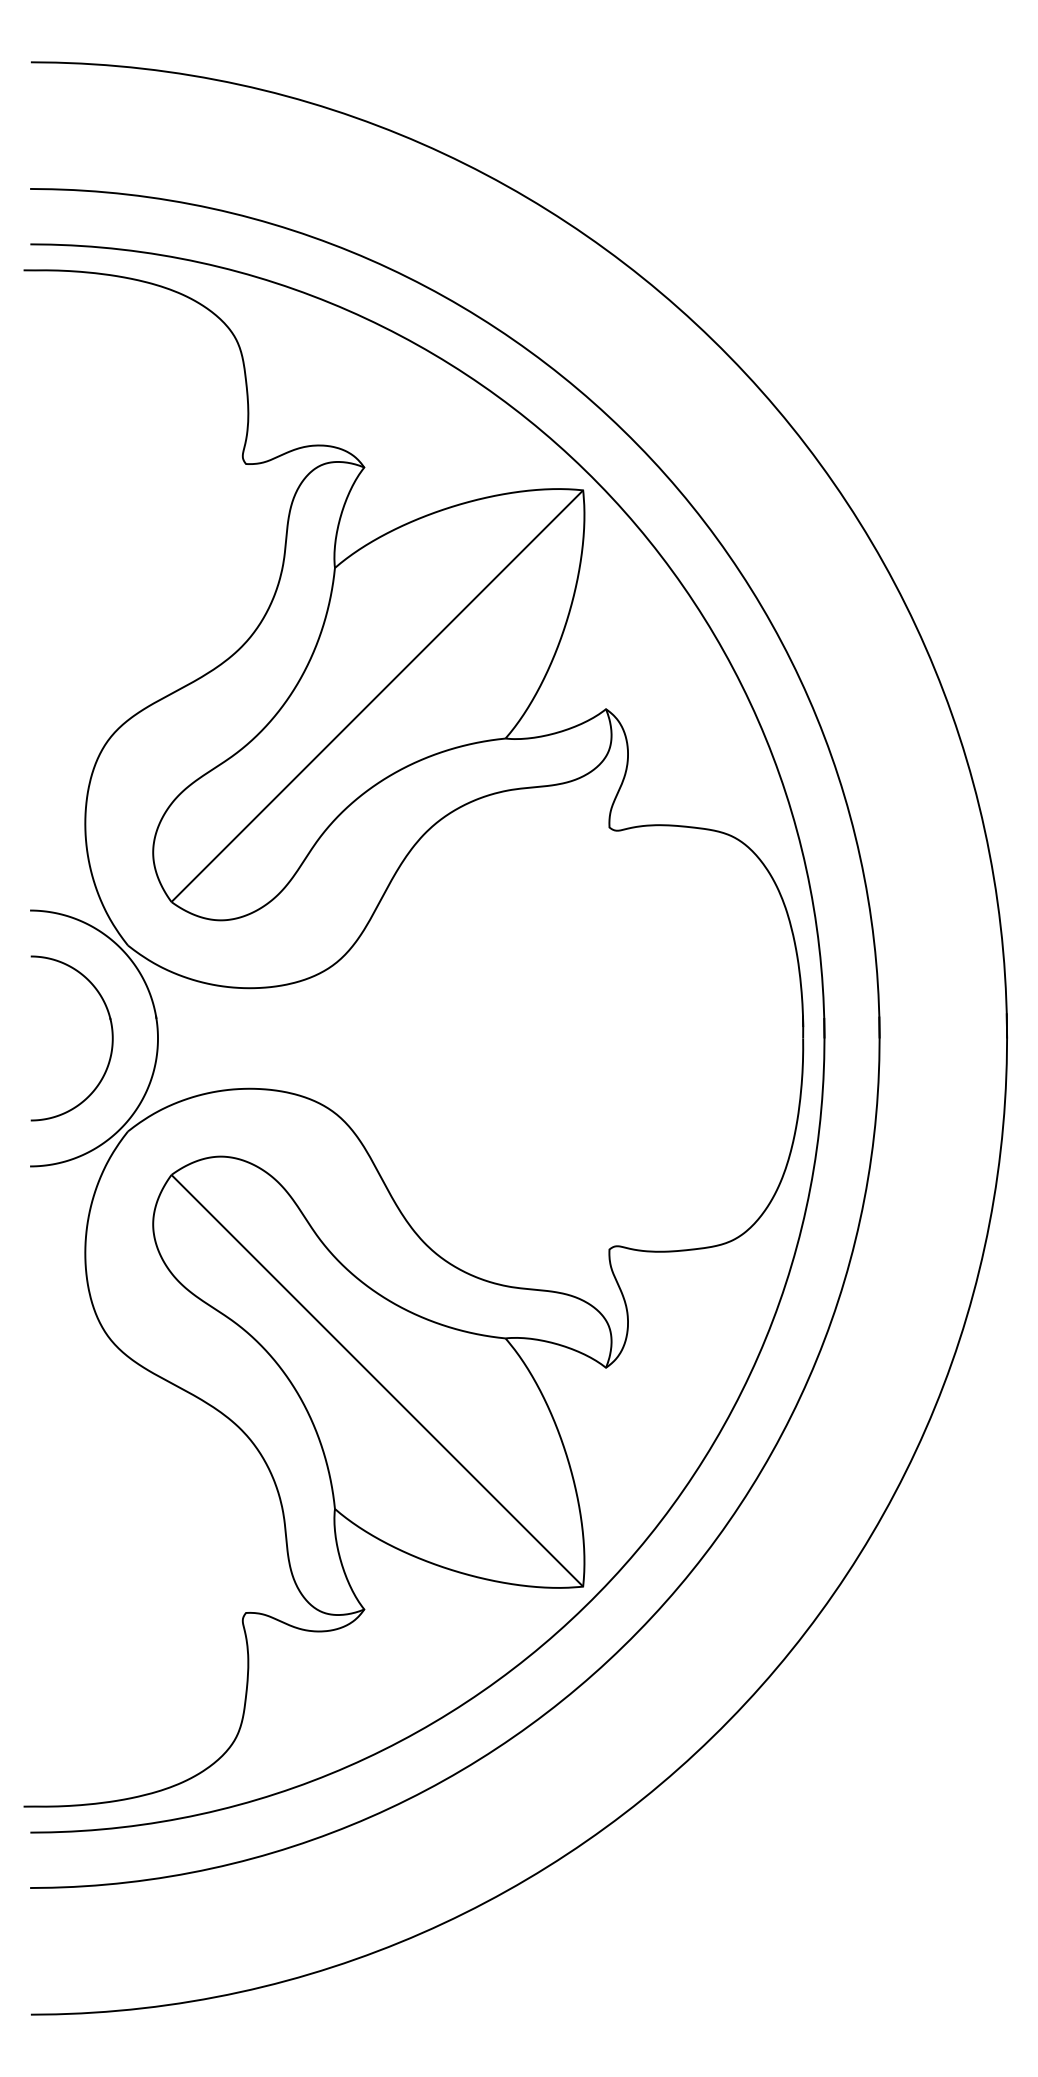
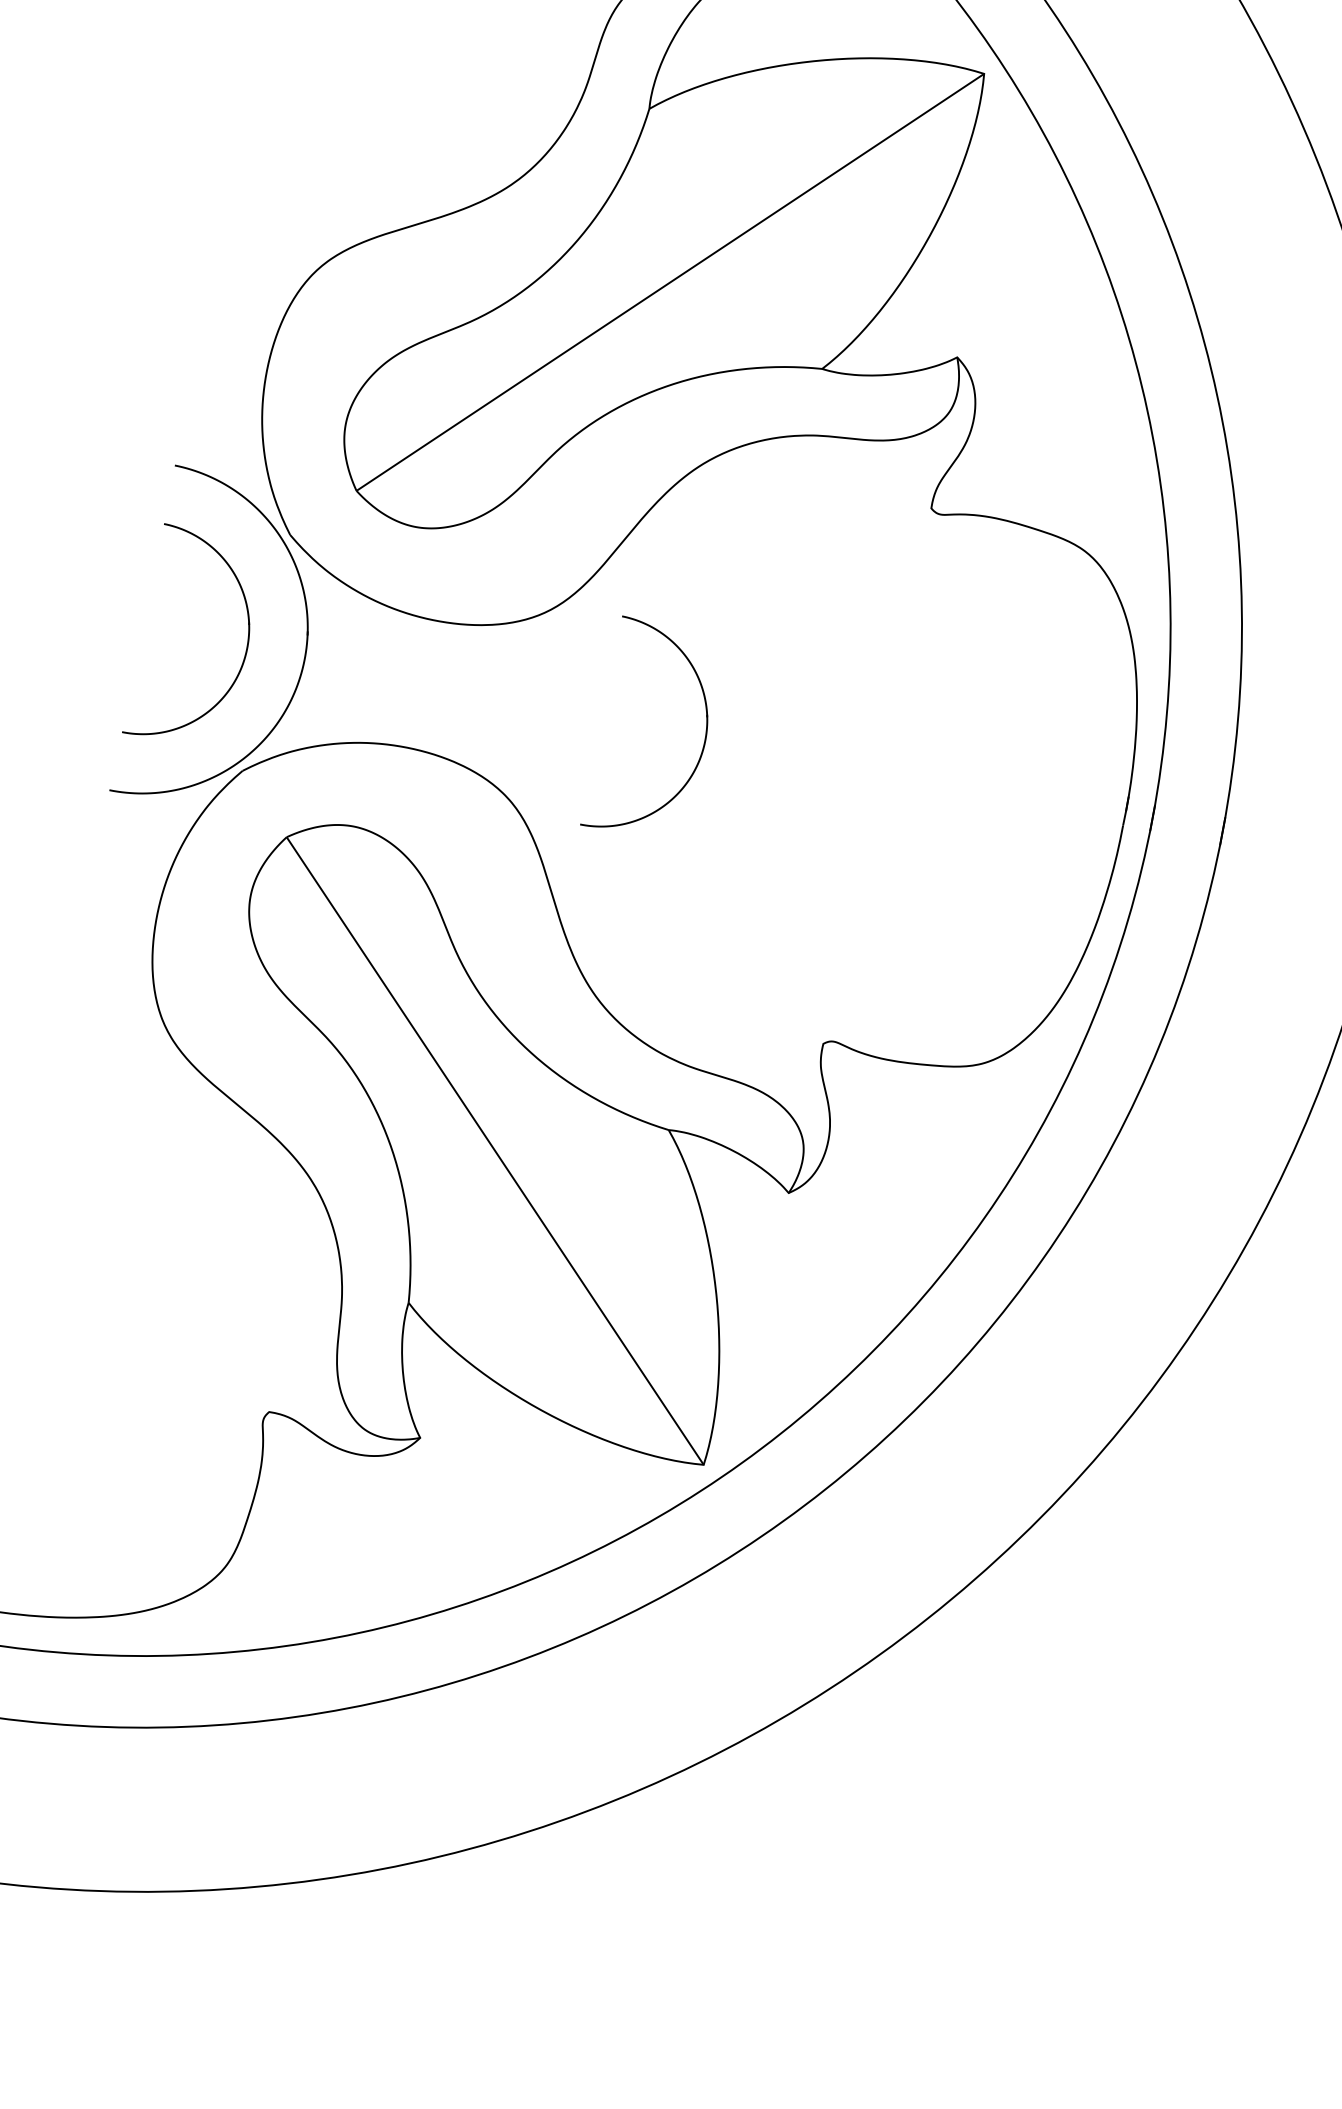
part: (472, 1038) -> (703, 741), added

